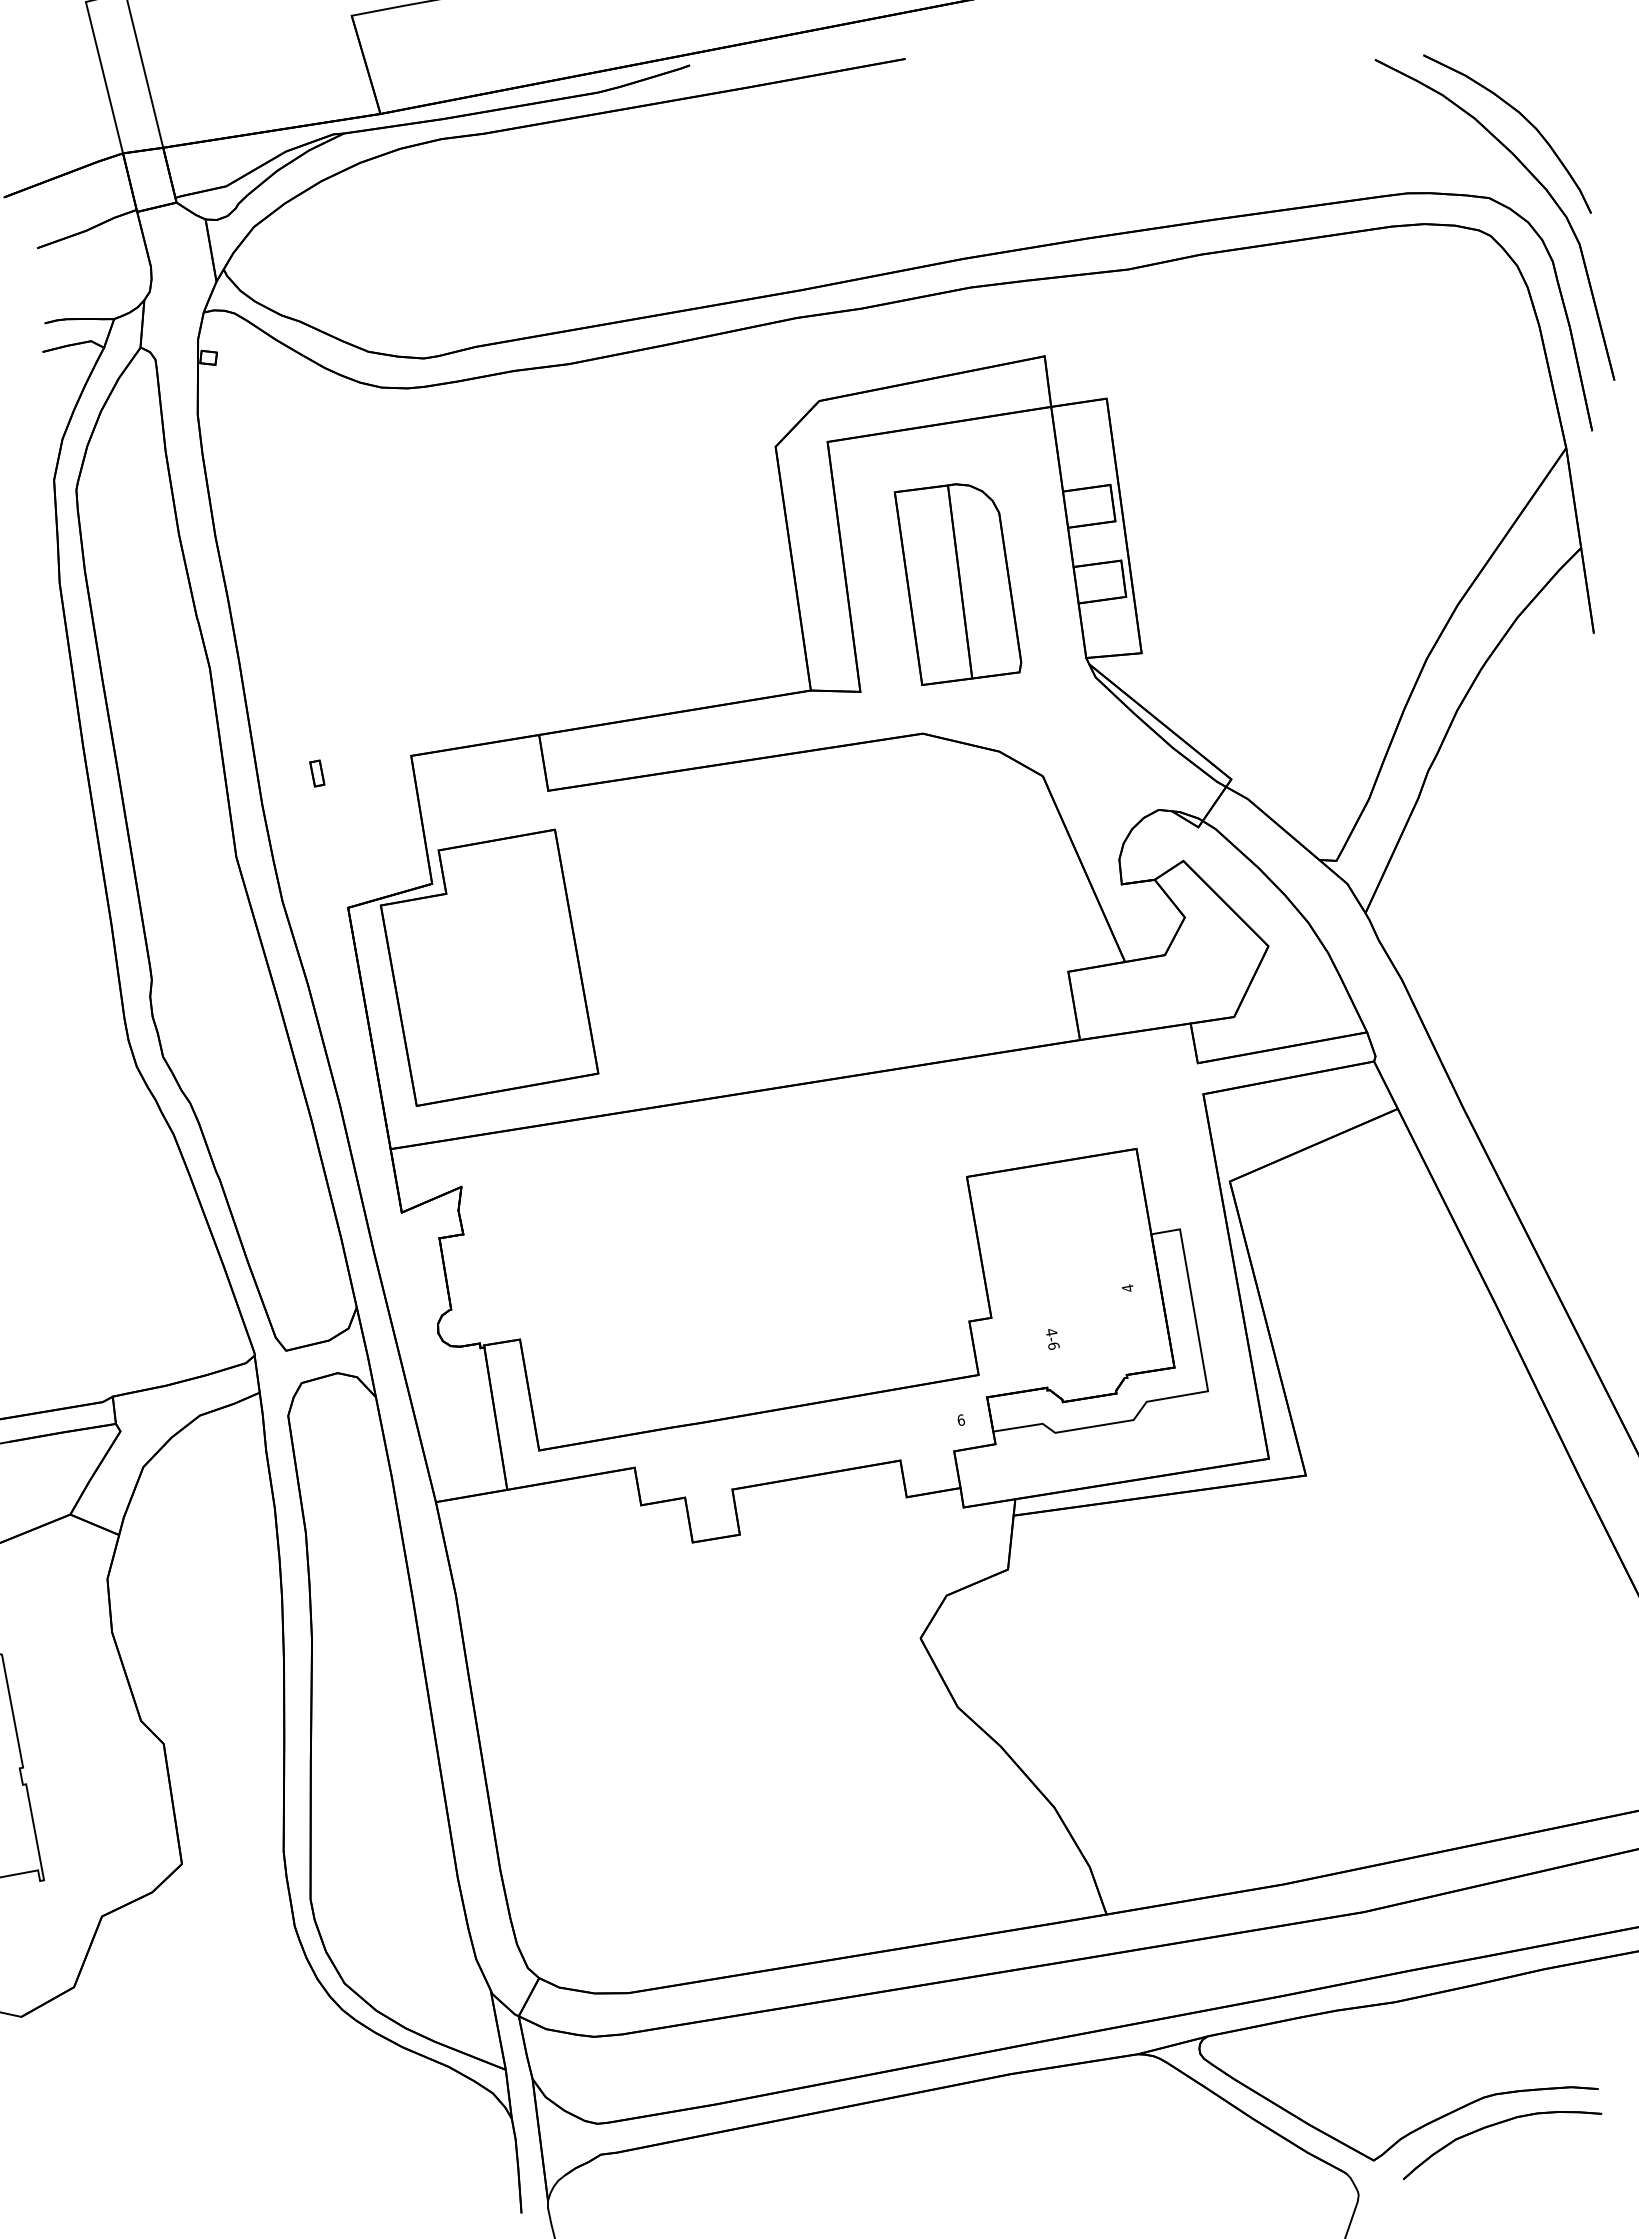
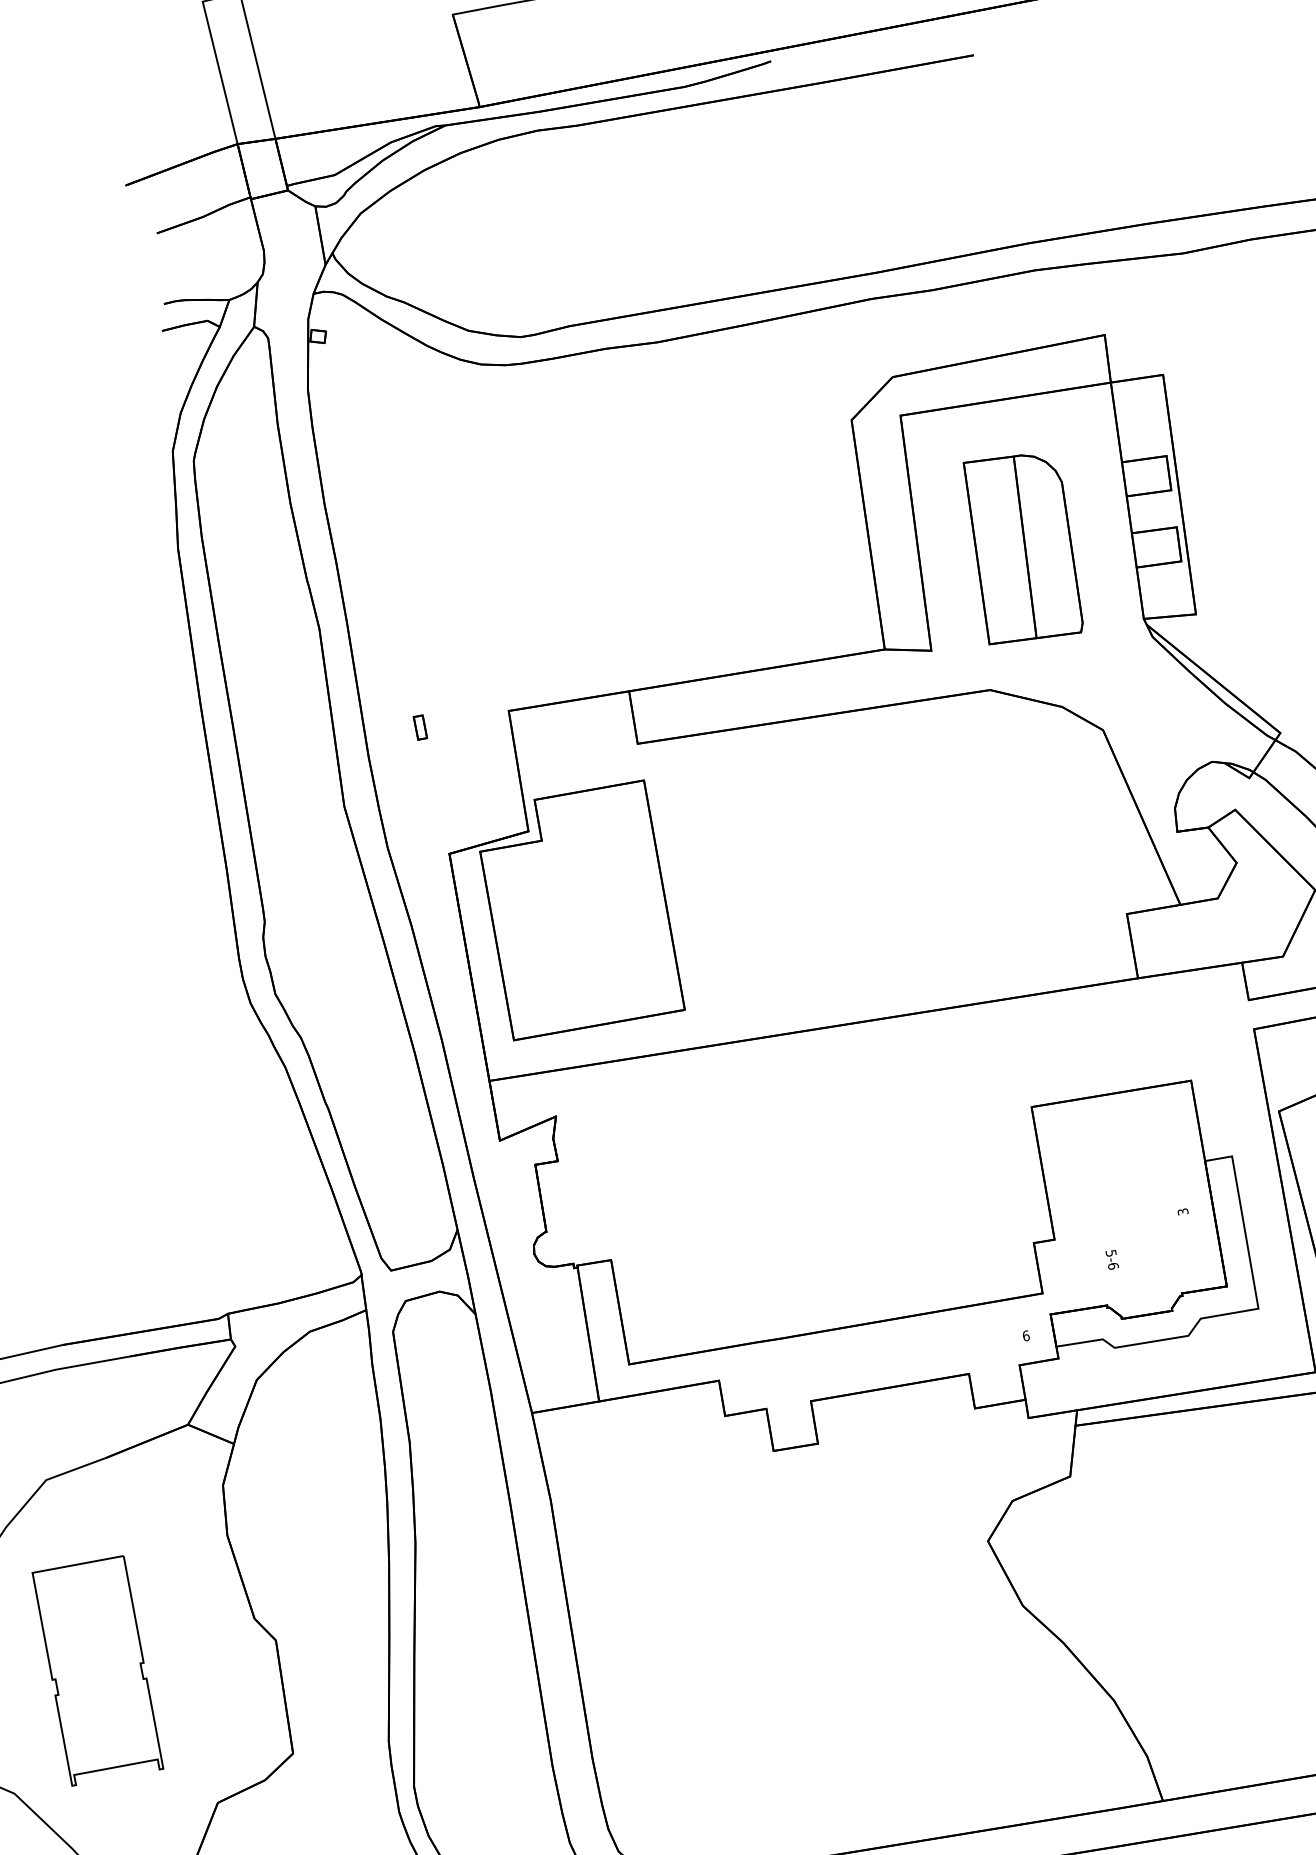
text: (1127, 1288) -> (1182, 1212), 4 -> 3
text: (1051, 1332) -> (1111, 1253), 4-6 -> 5-6

